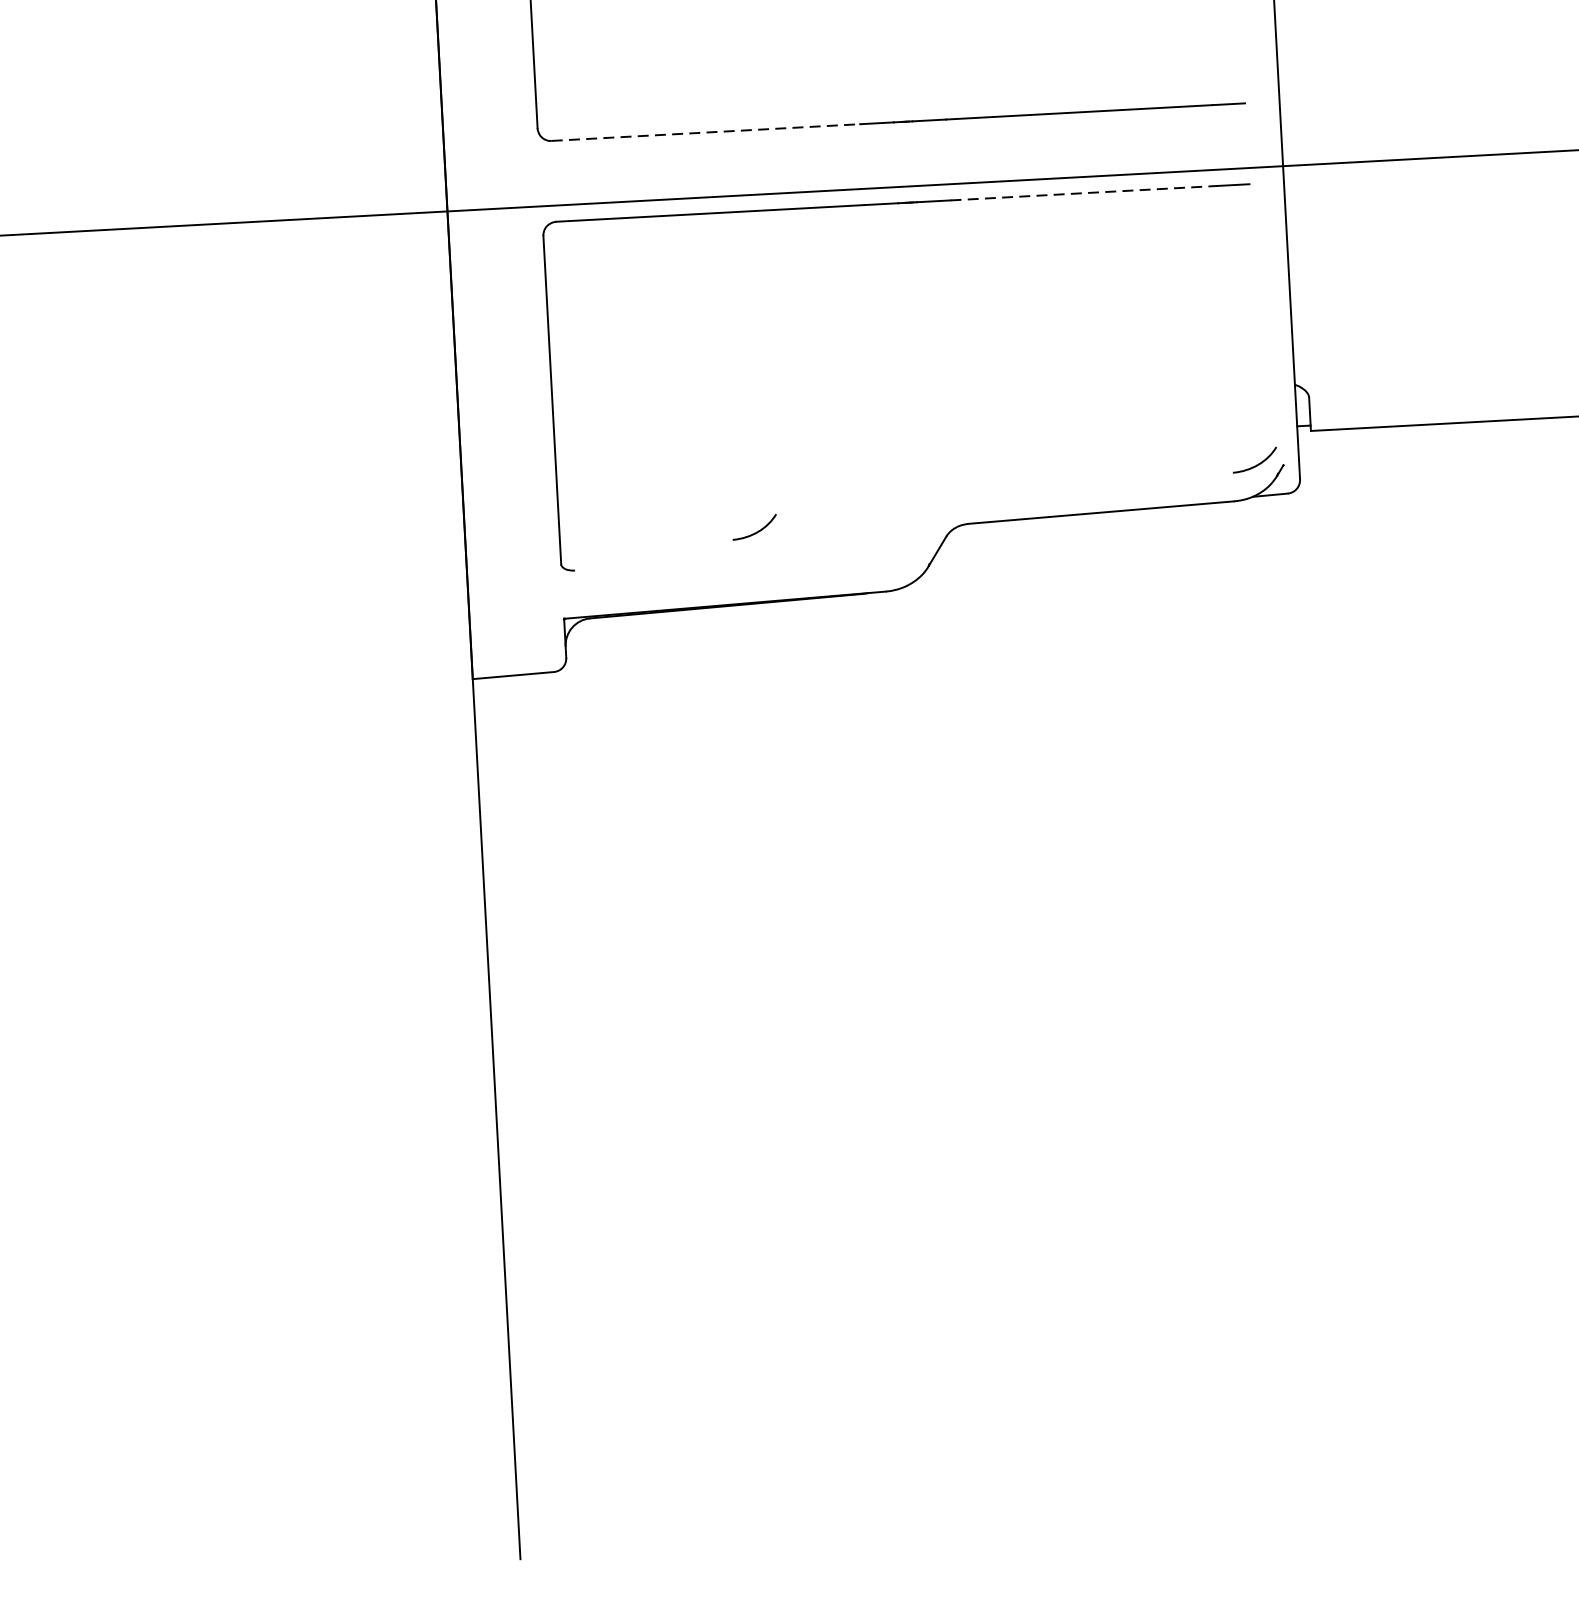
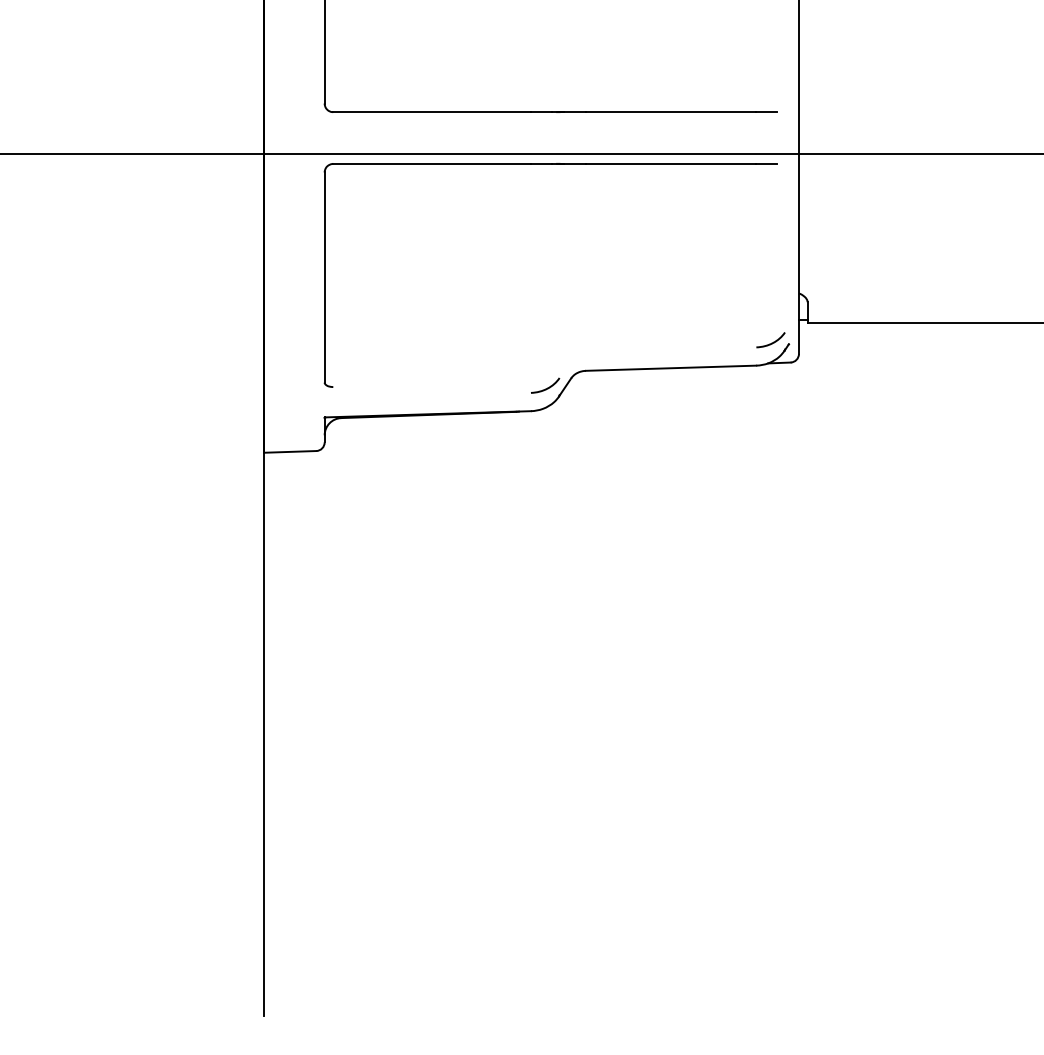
line: (705, 133) -> (431, 112), dashed -> solid
line: (1084, 192) -> (671, 163), dashed -> solid
curve: (758, 530) -> (547, 387), moved

